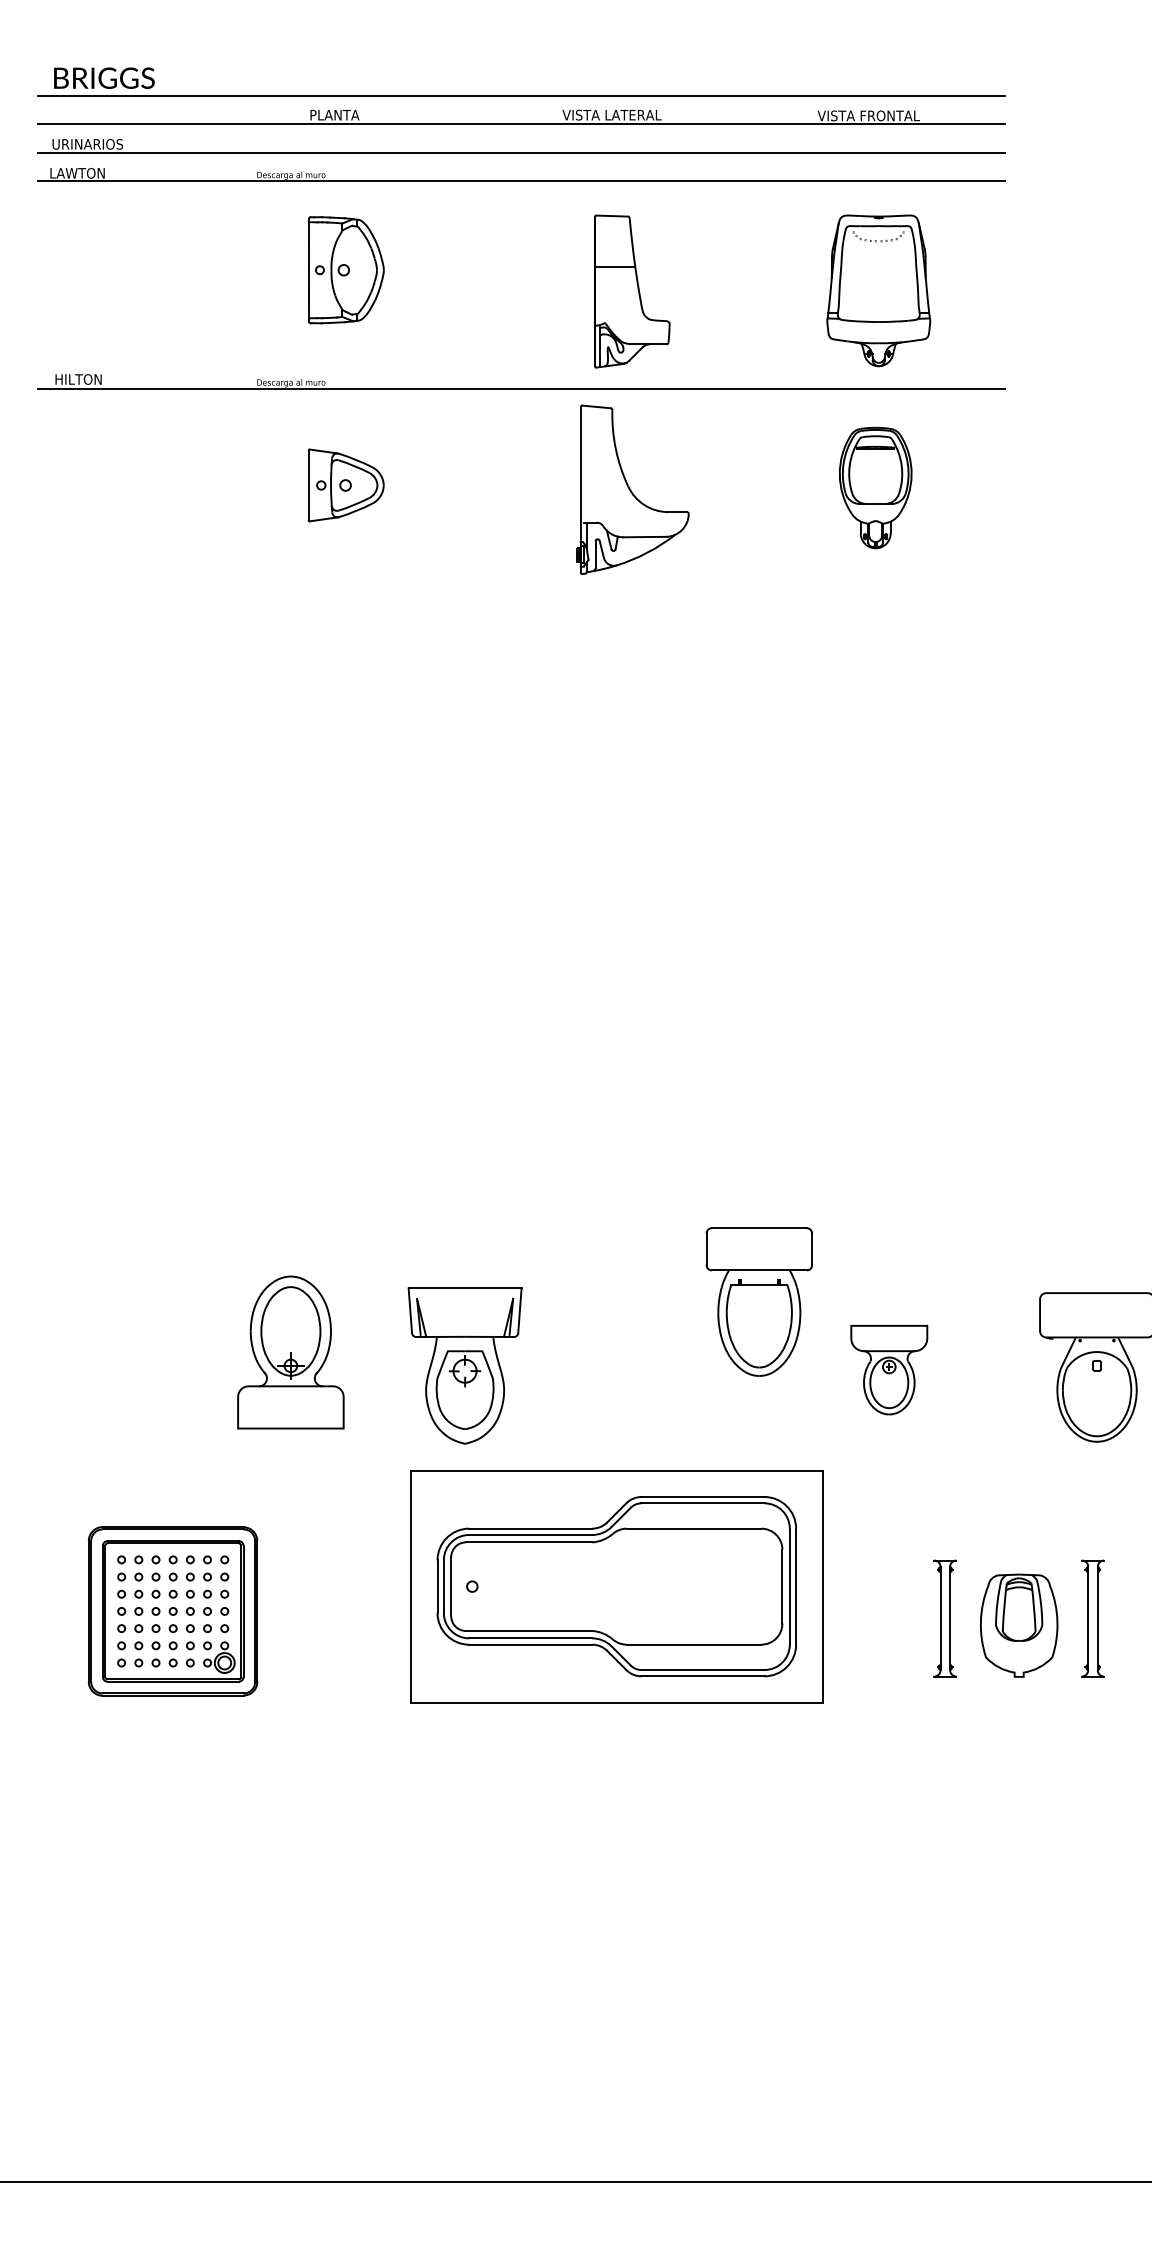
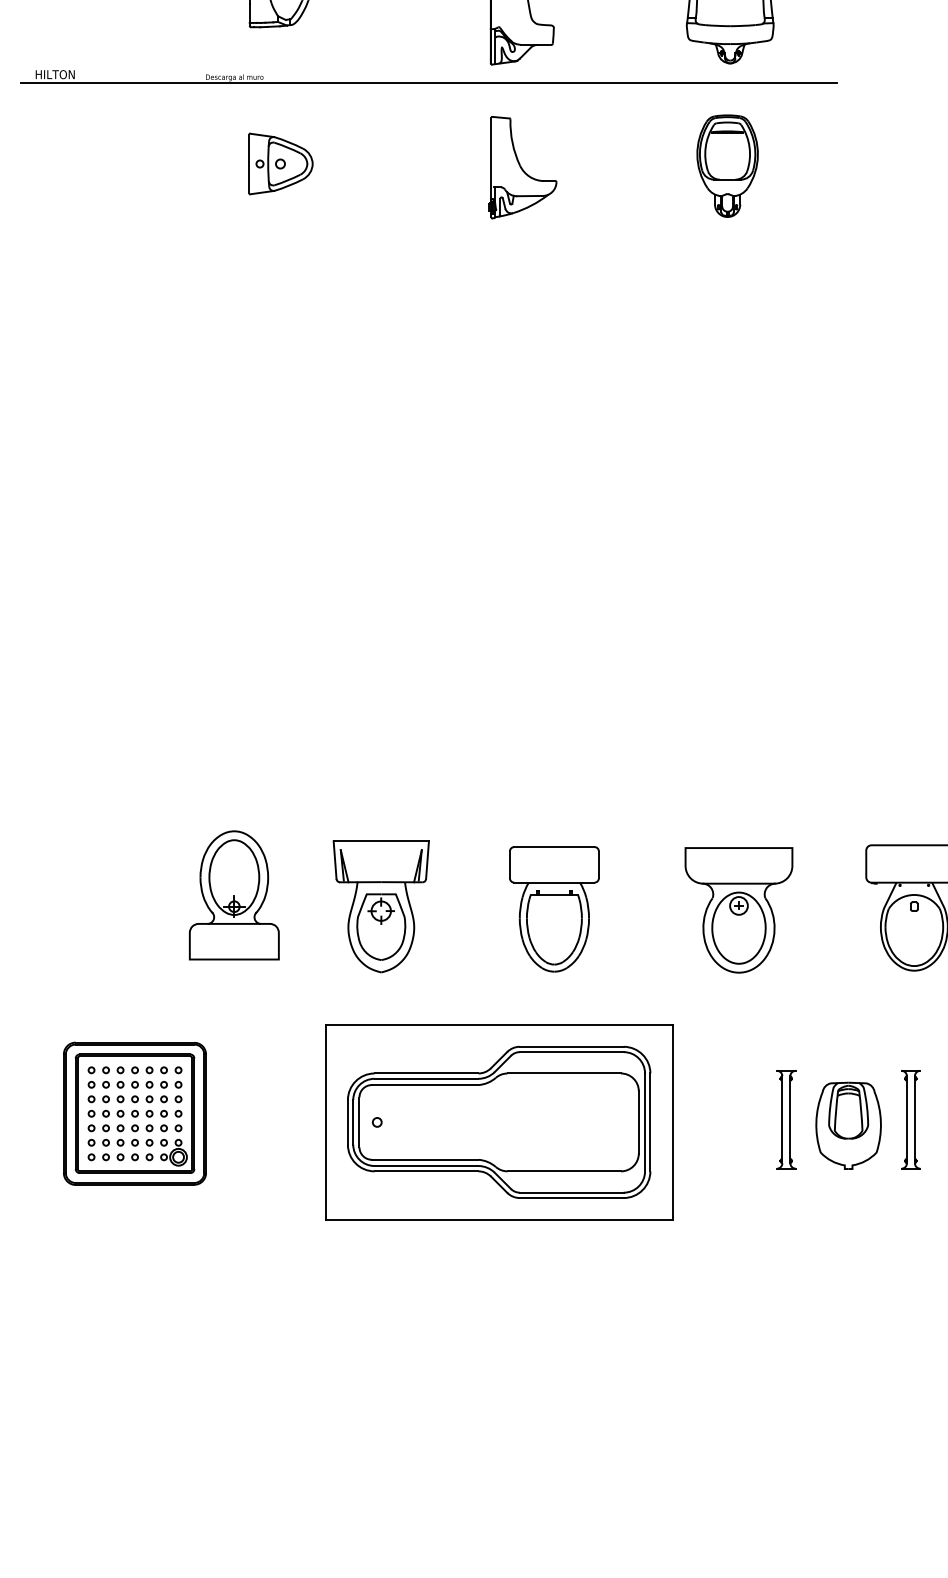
part: (632, 489) -> (522, 167), size x0.71
part: (758, 1301) -> (553, 908), moved
part: (889, 1369) -> (739, 909), size x1.67
part: (616, 1586) -> (498, 1122), moved

